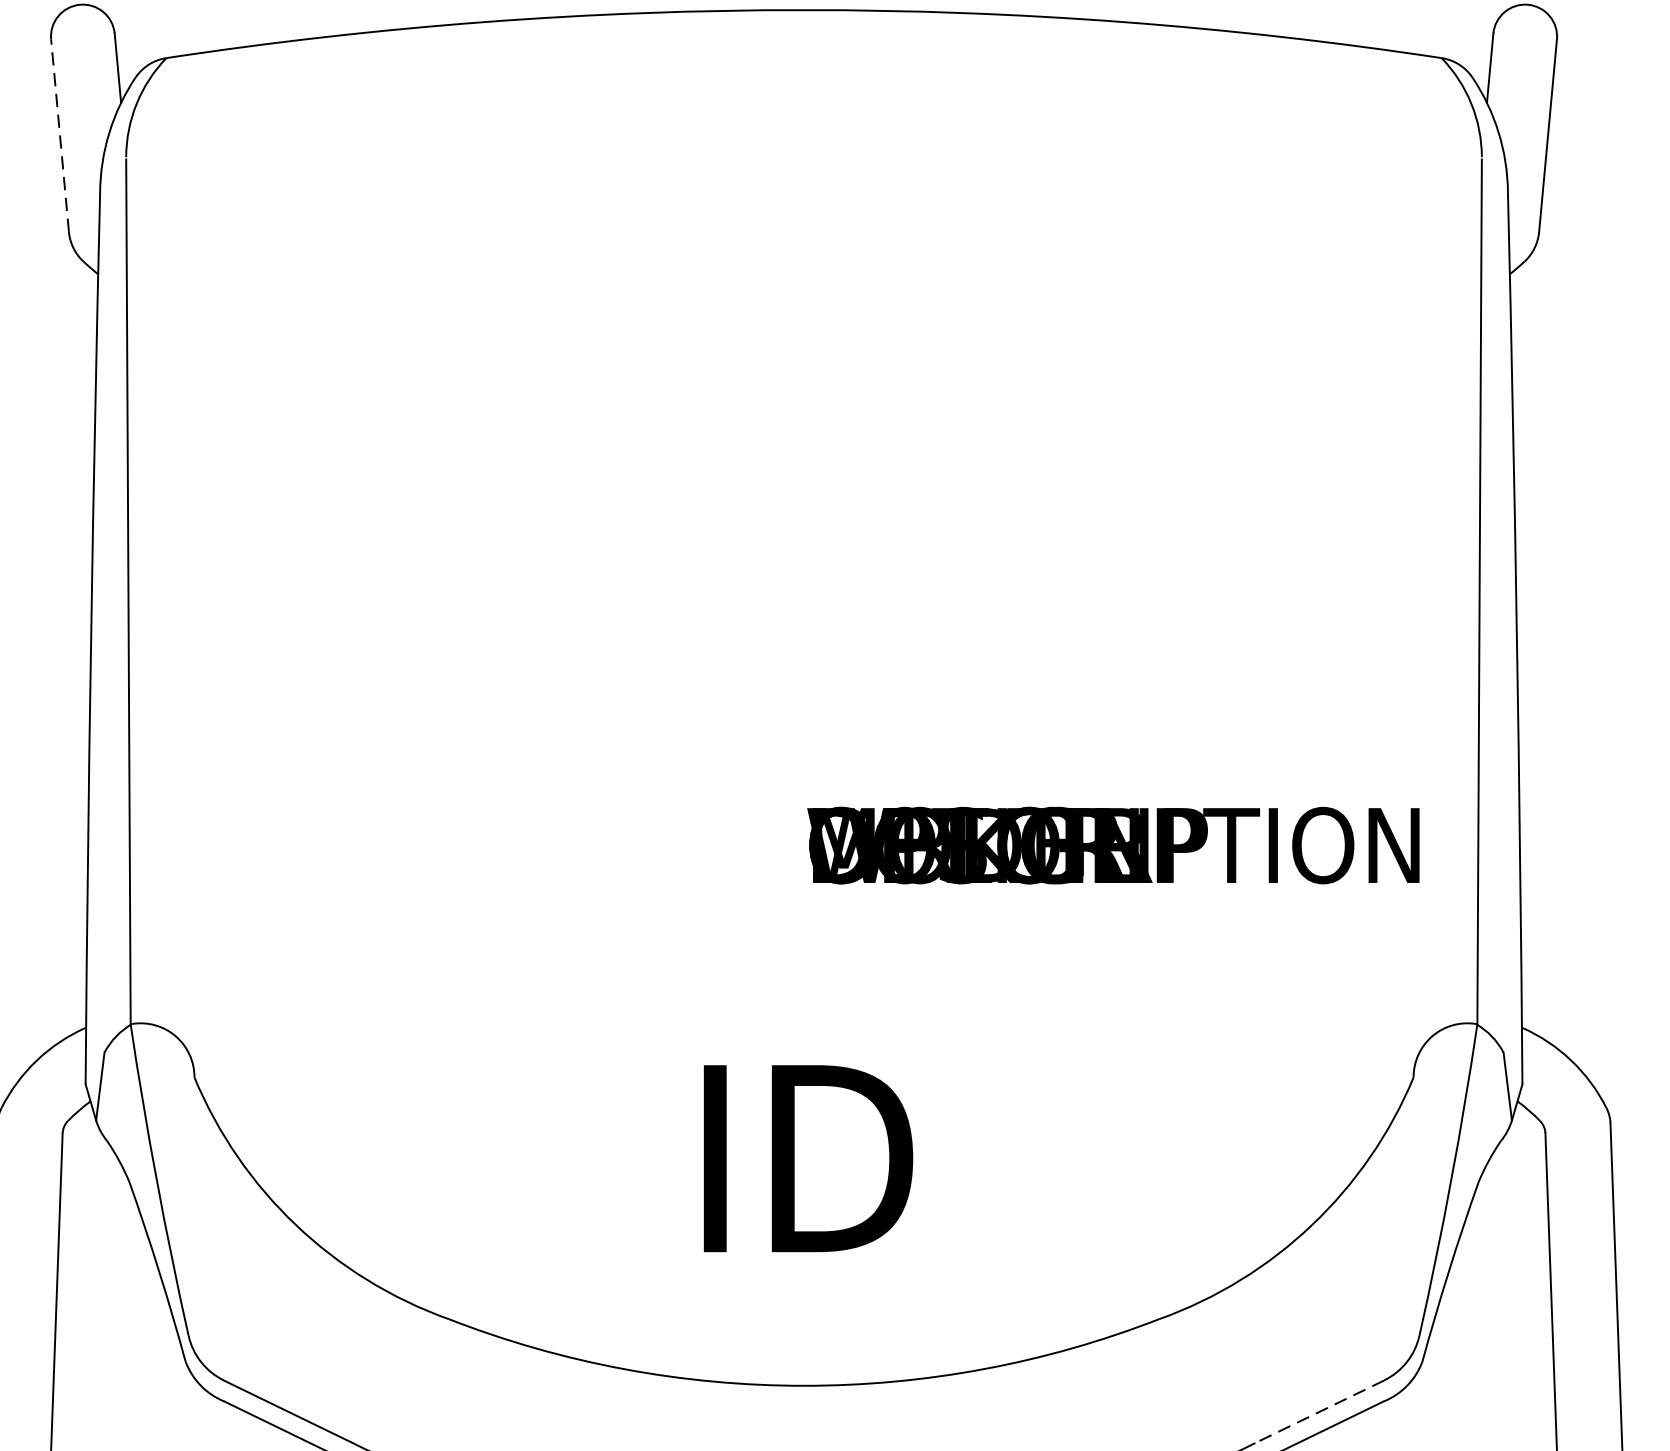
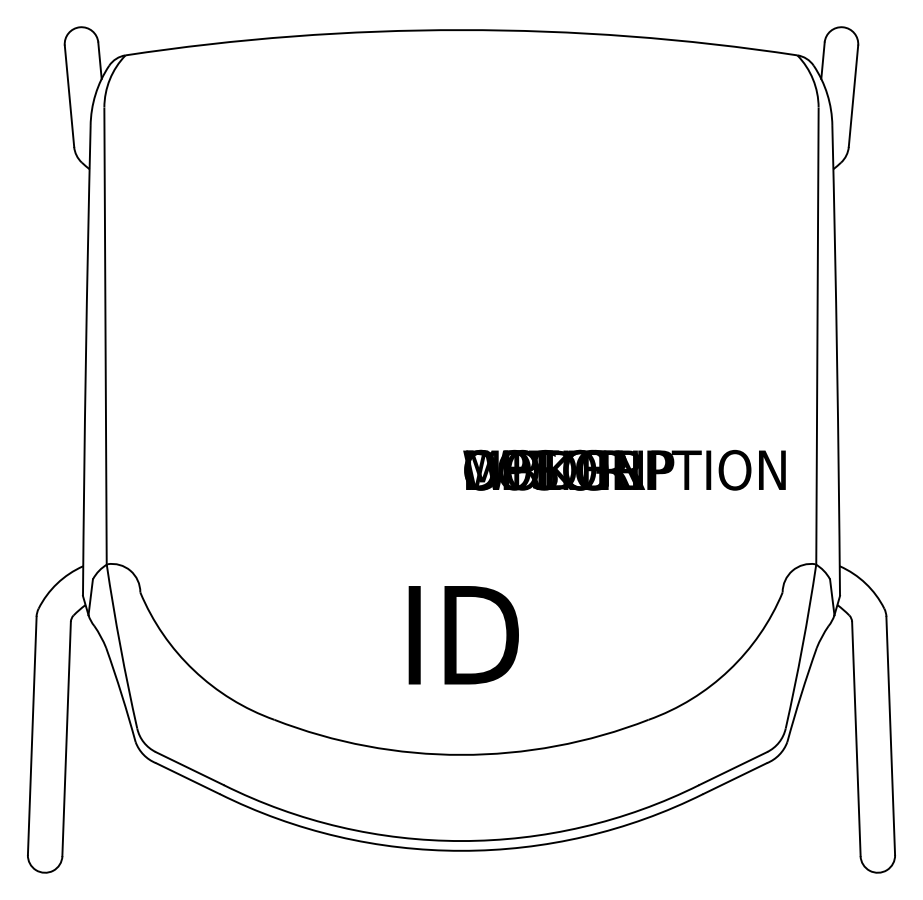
line: (60, 136) -> (69, 96), dashed -> solid
line: (1320, 1411) -> (733, 768), dashed -> solid

